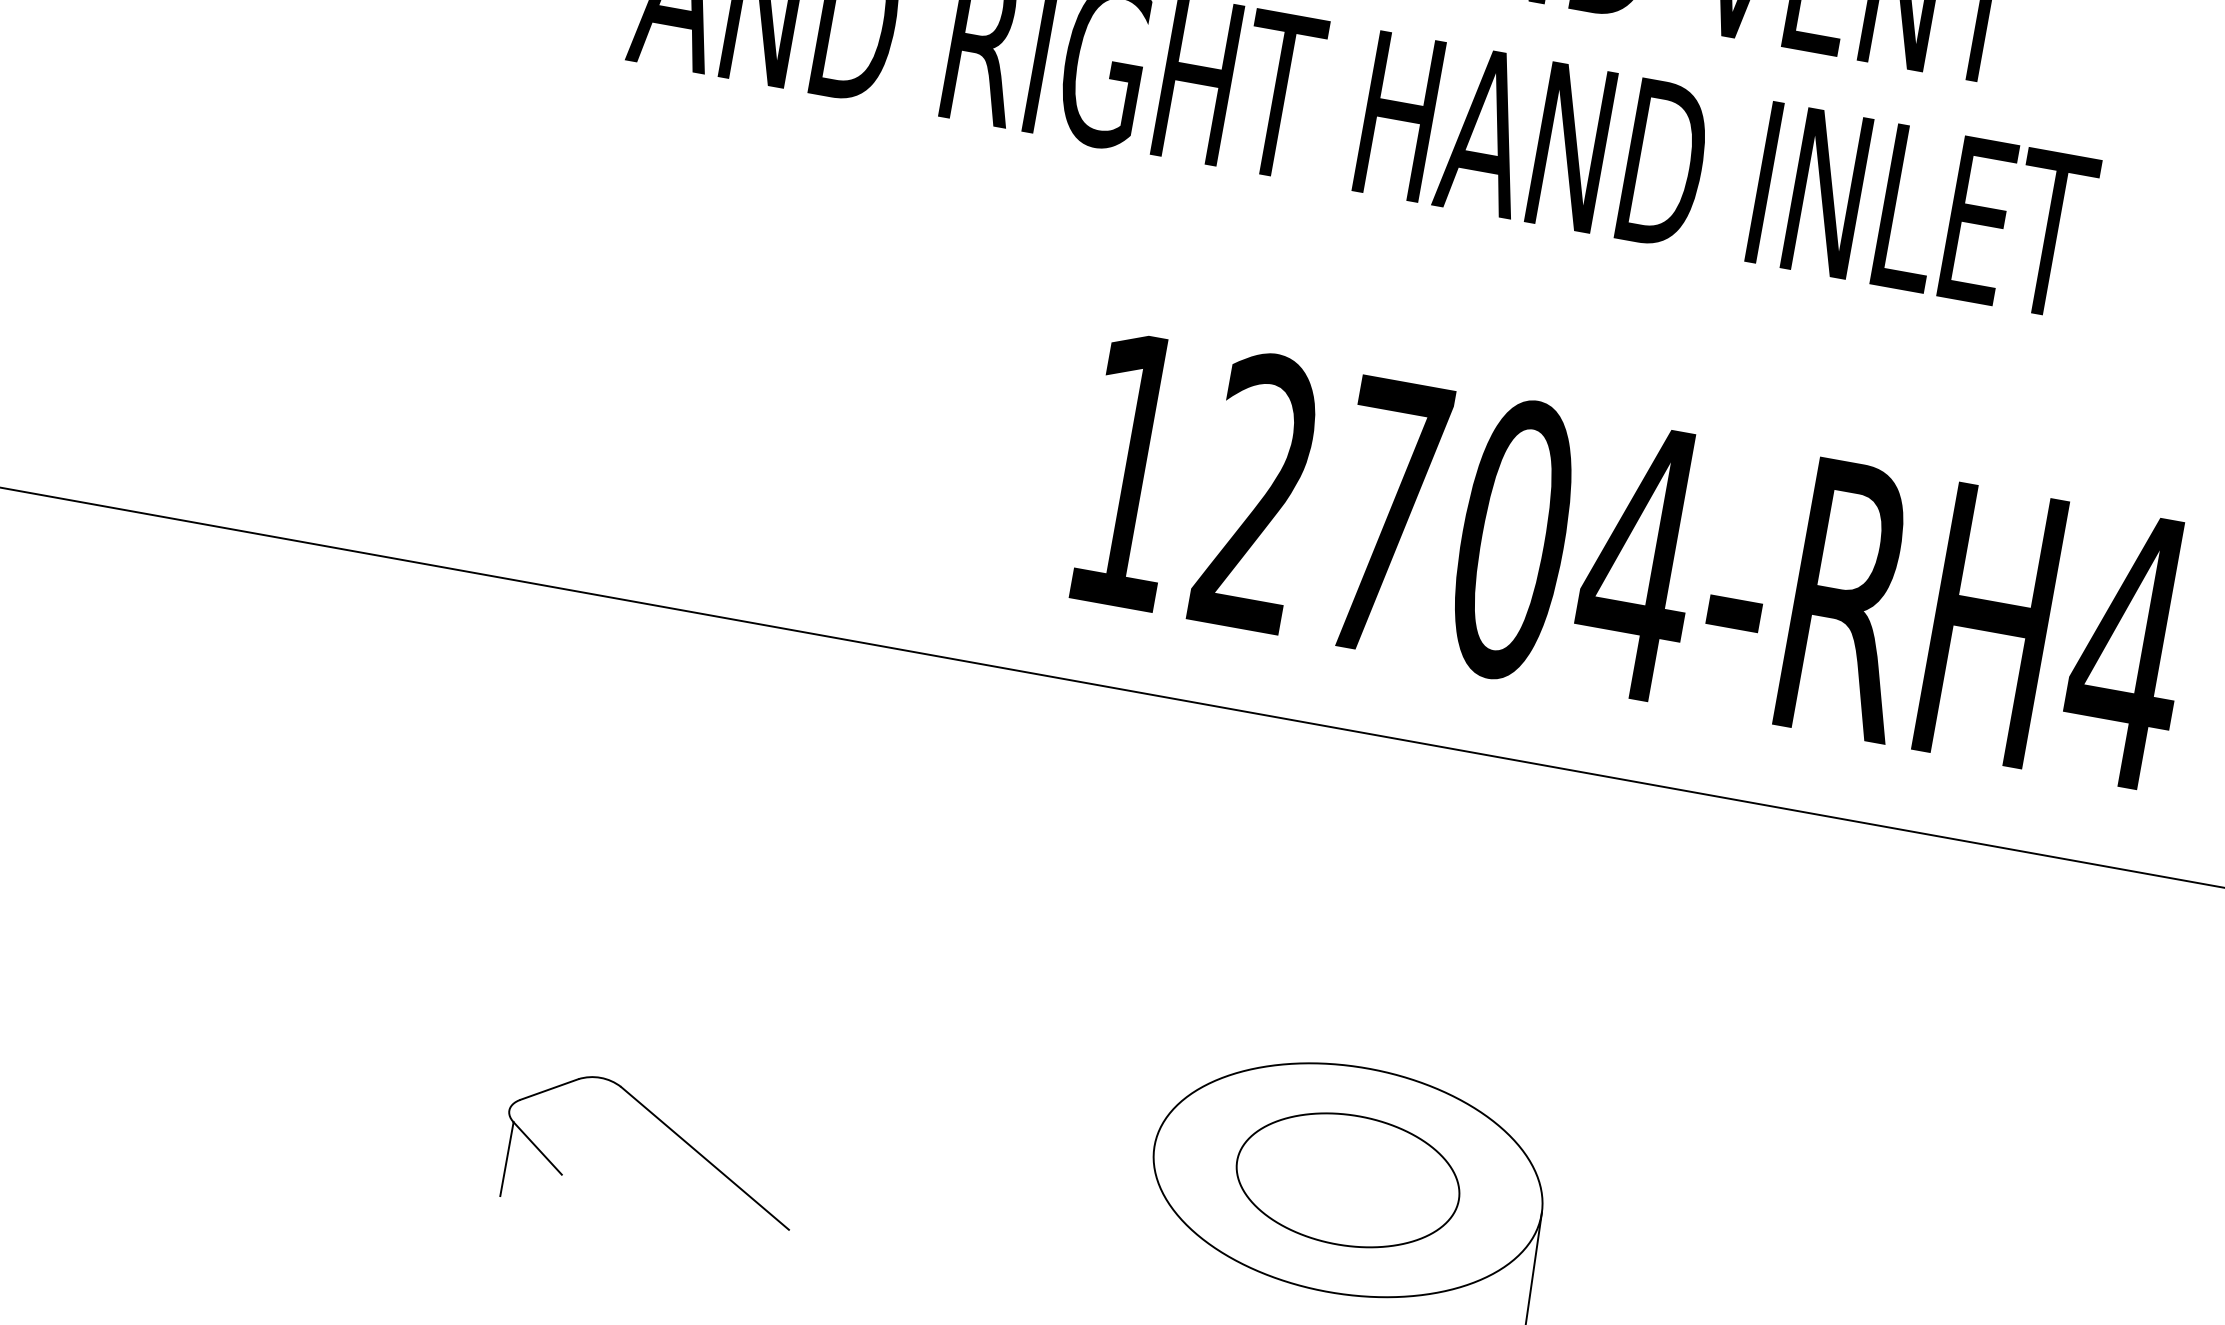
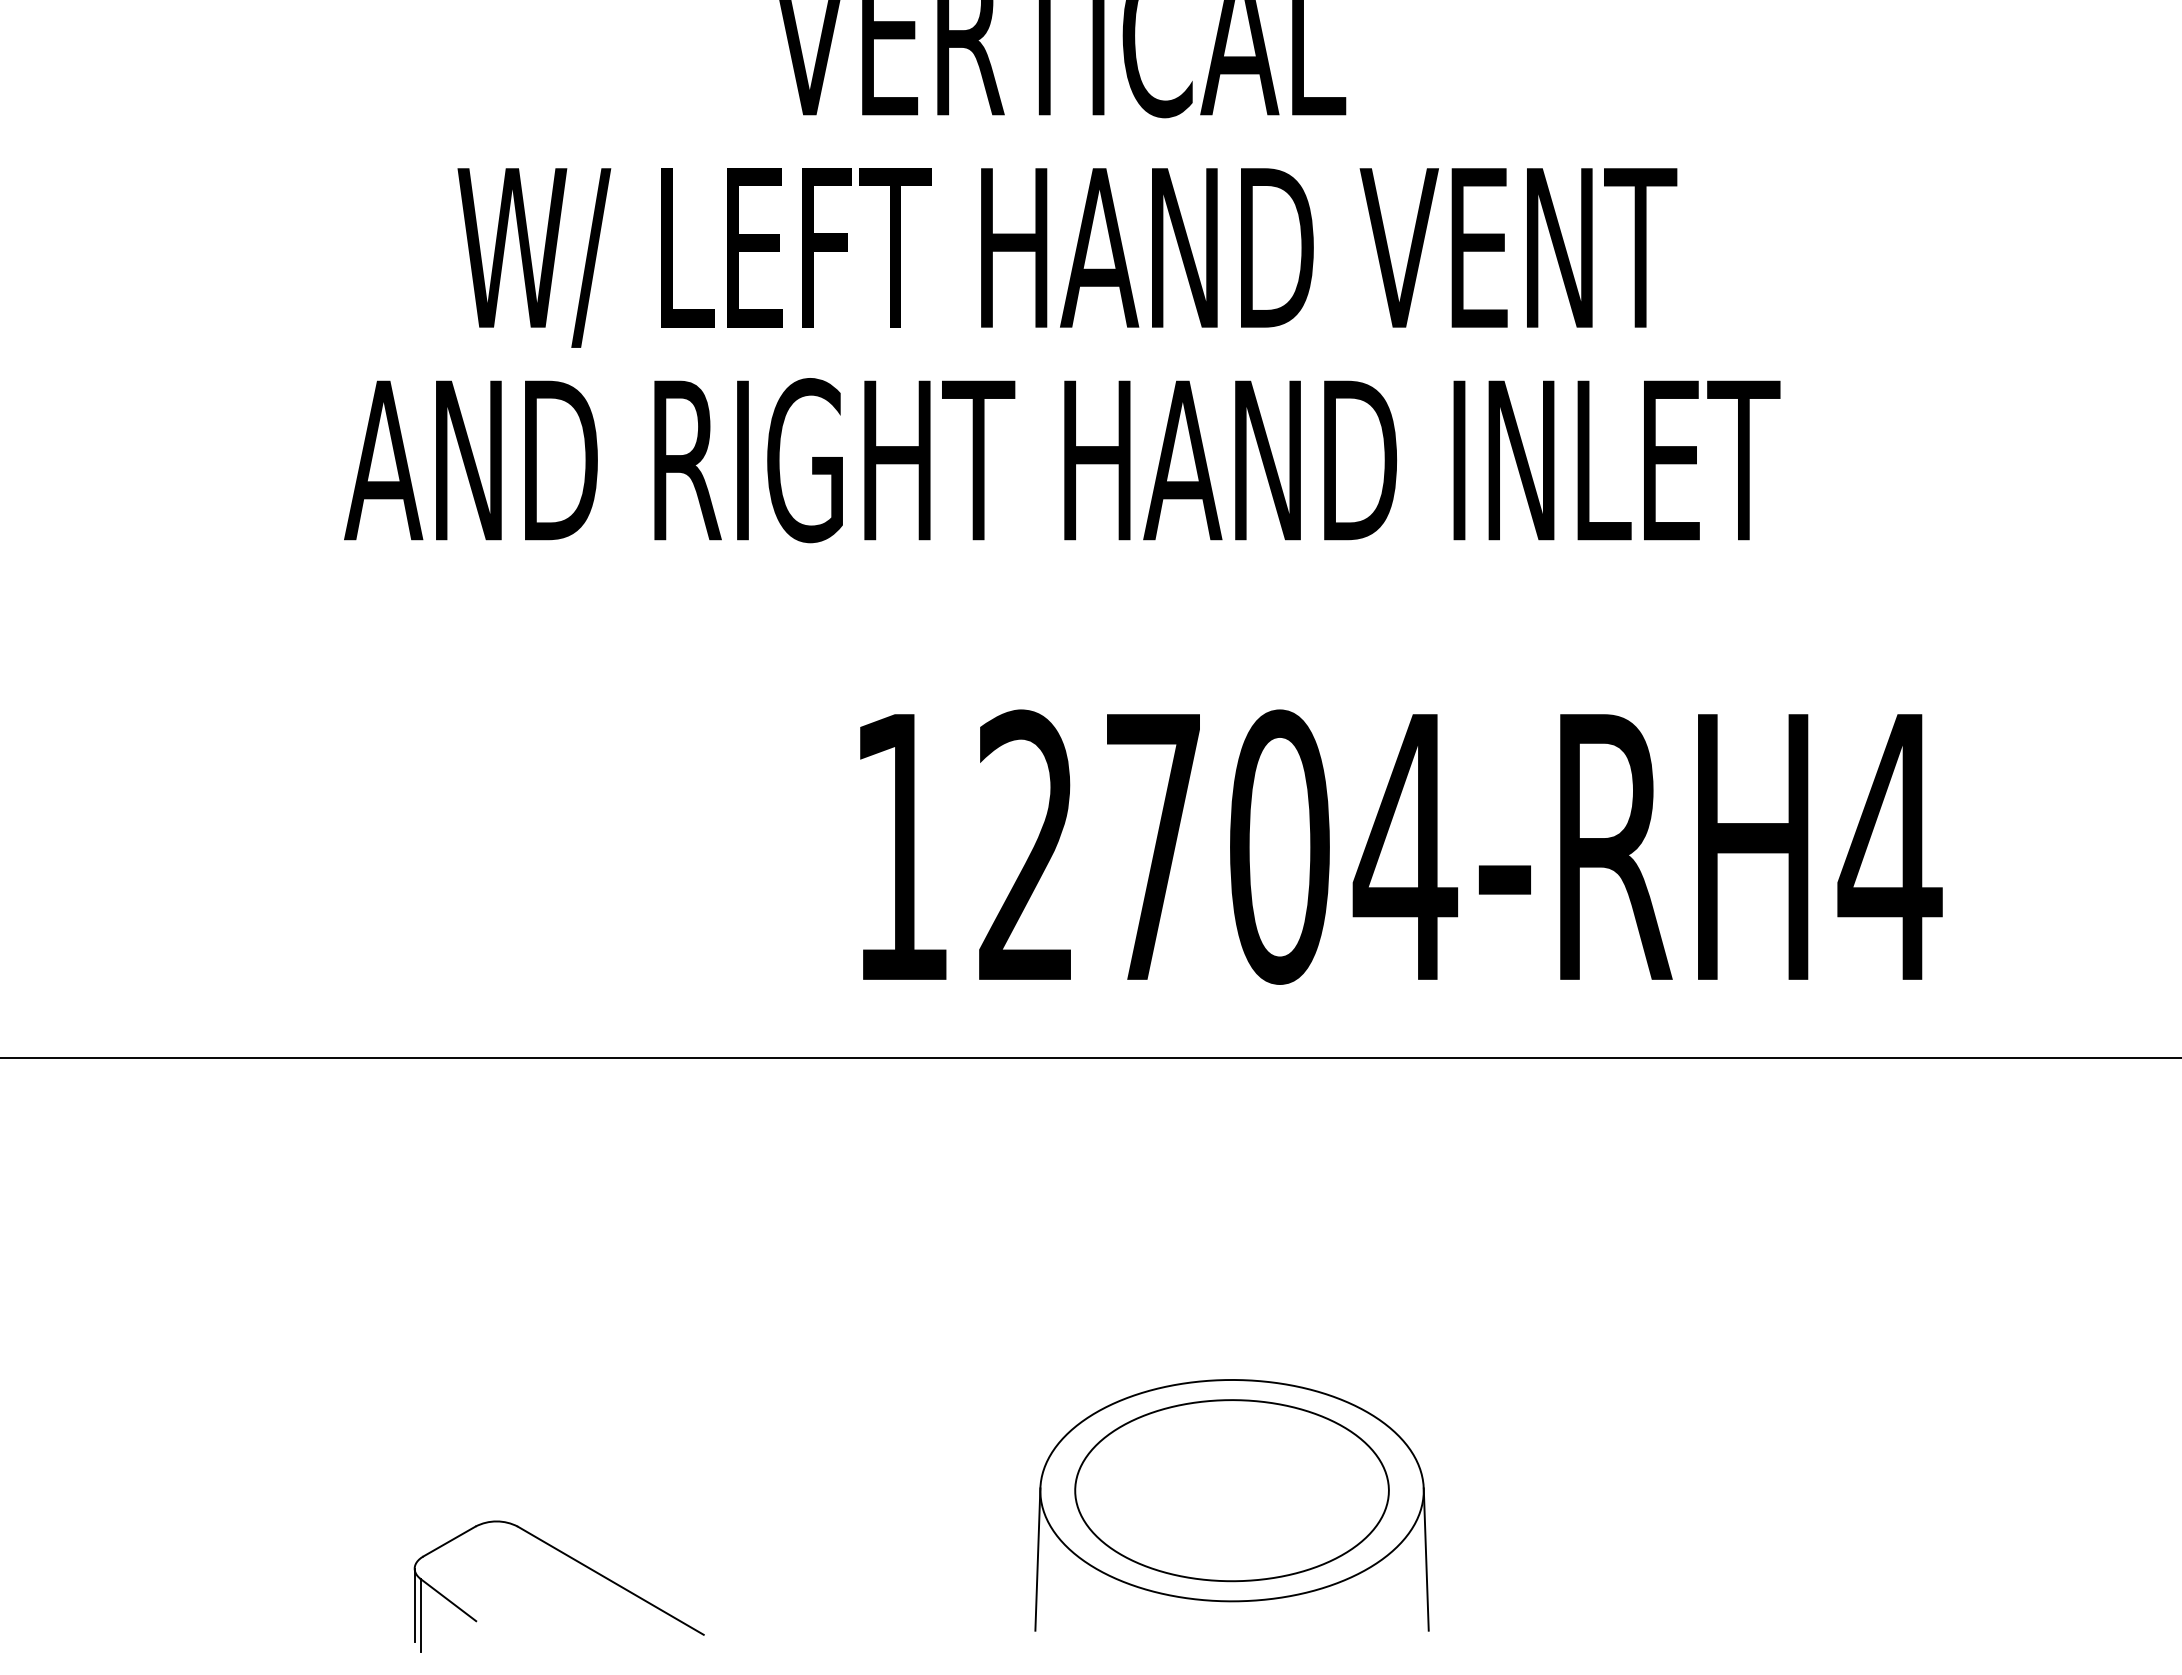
line: (502, 1146) -> (414, 1604), added
part: (1347, 1179) -> (1231, 1490), size x1.43
line: (1139, 1214) -> (1037, 1559), added

